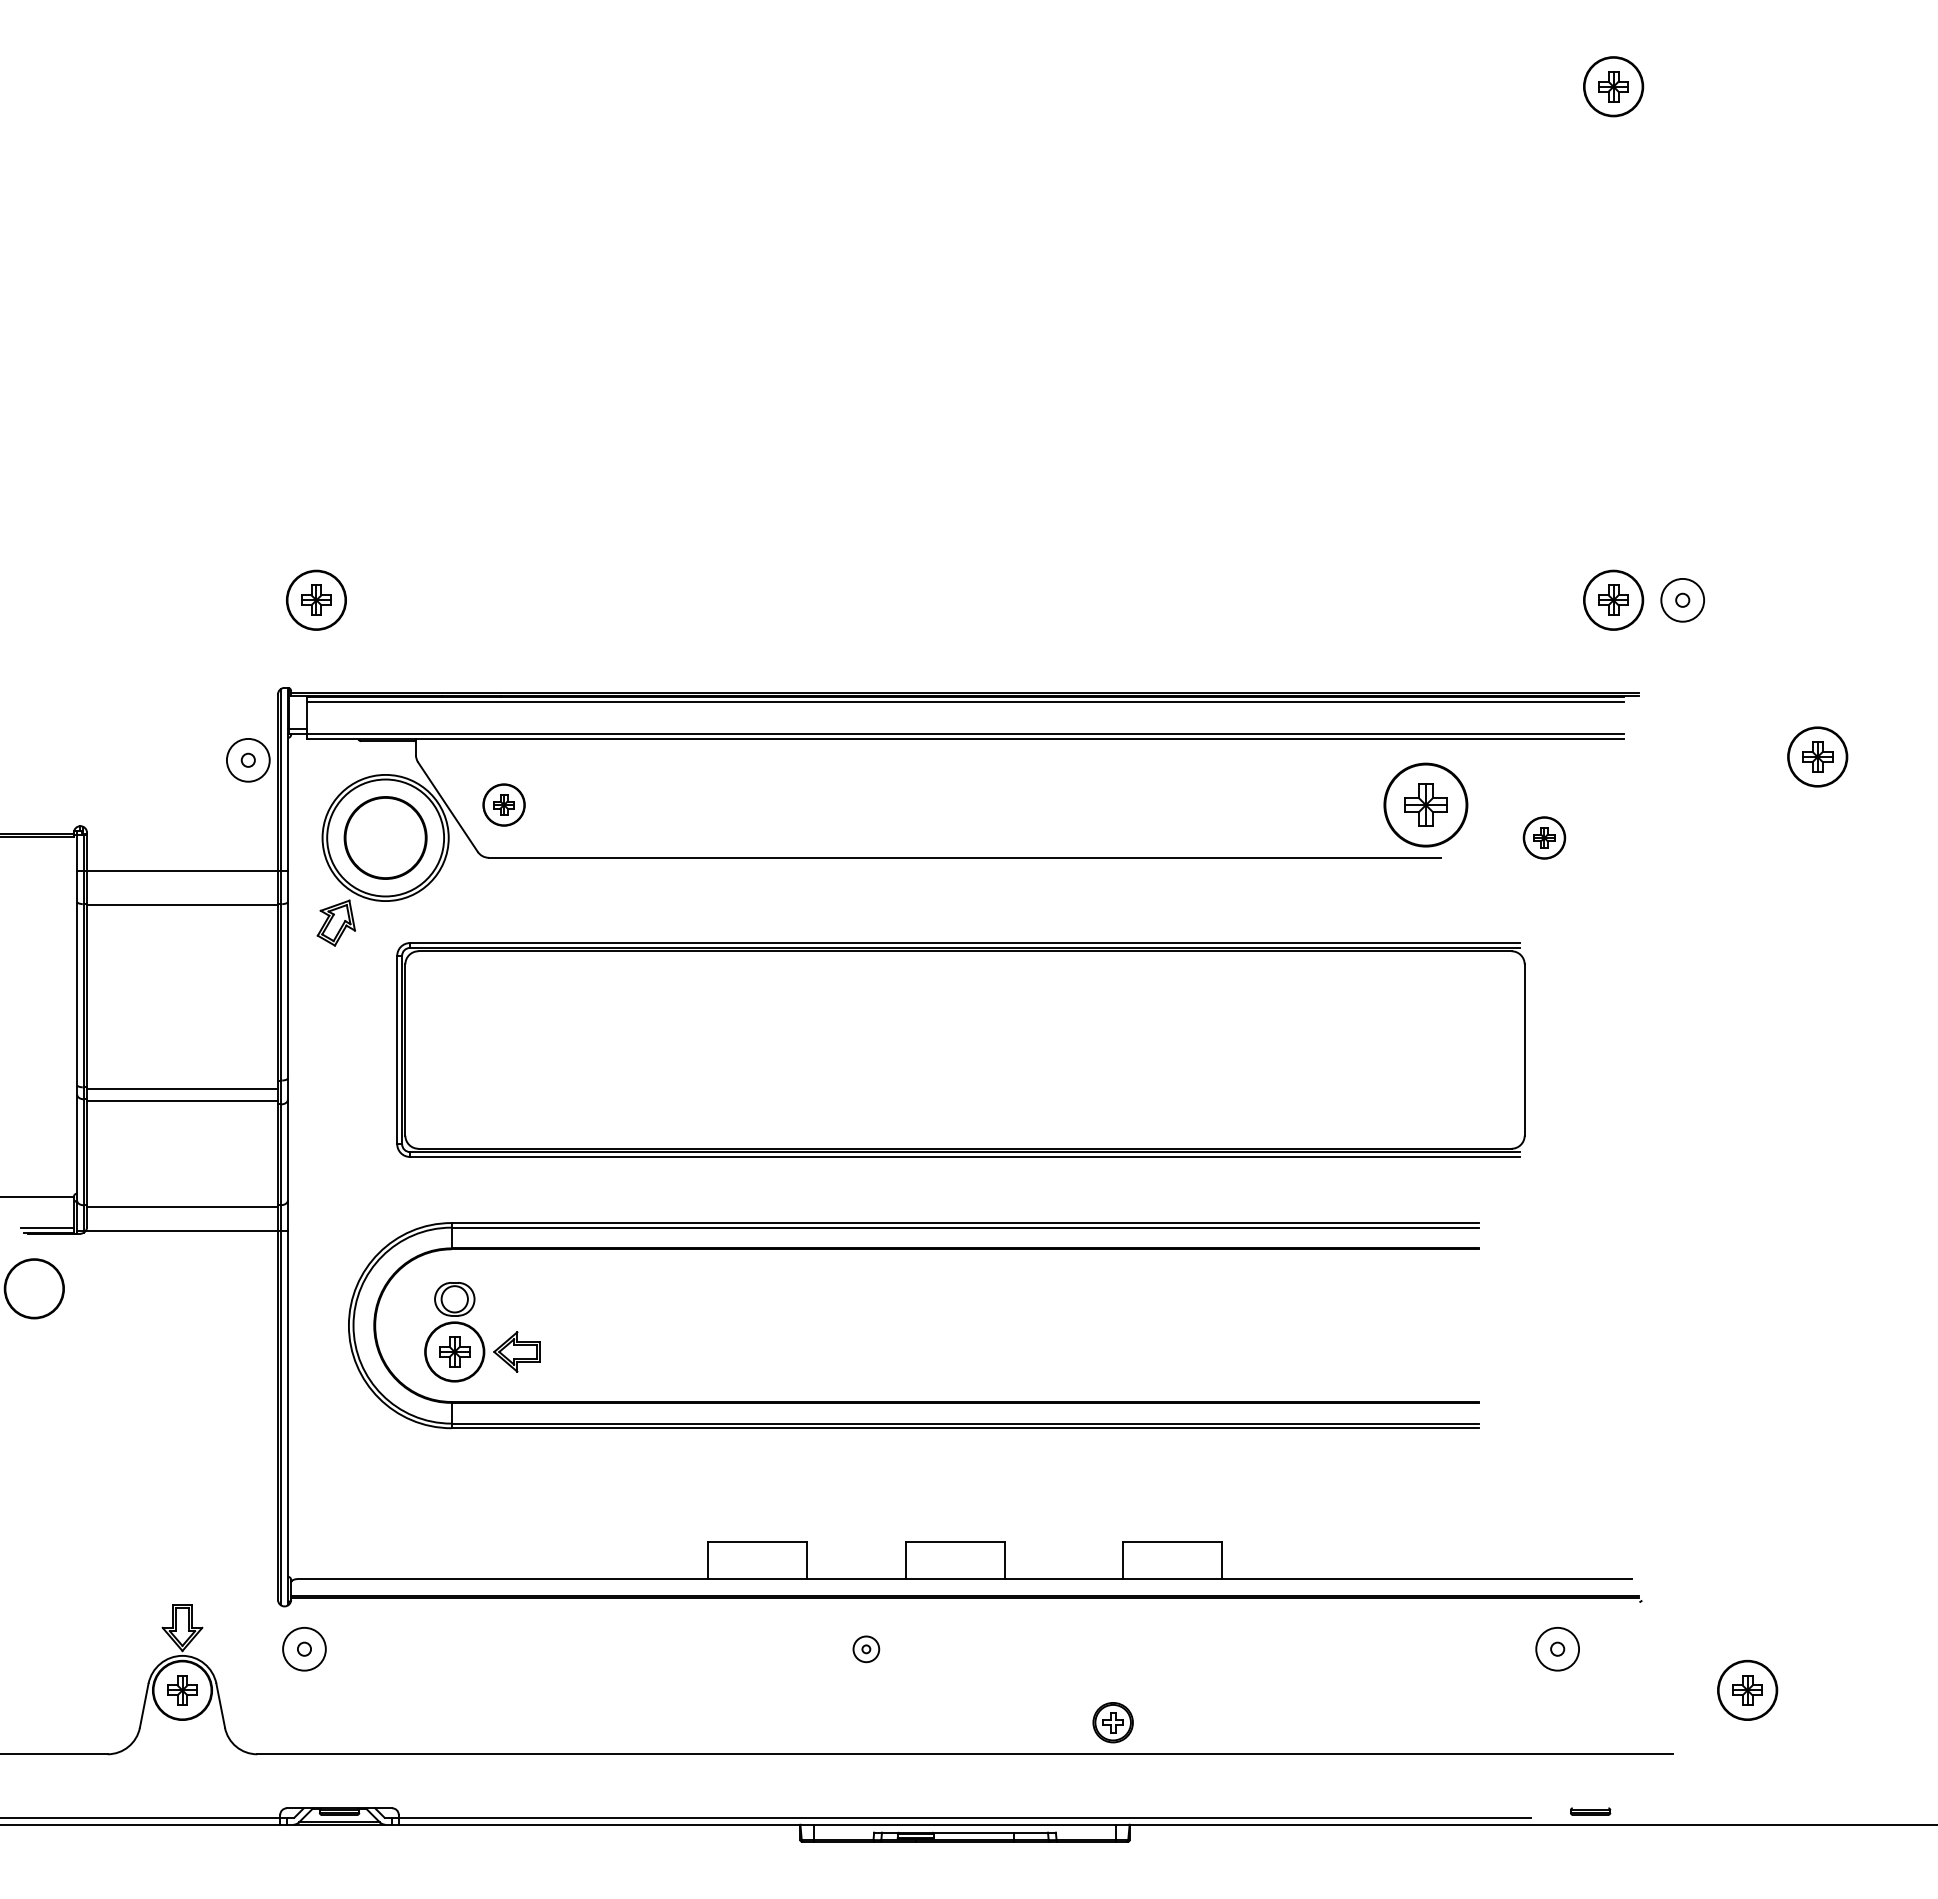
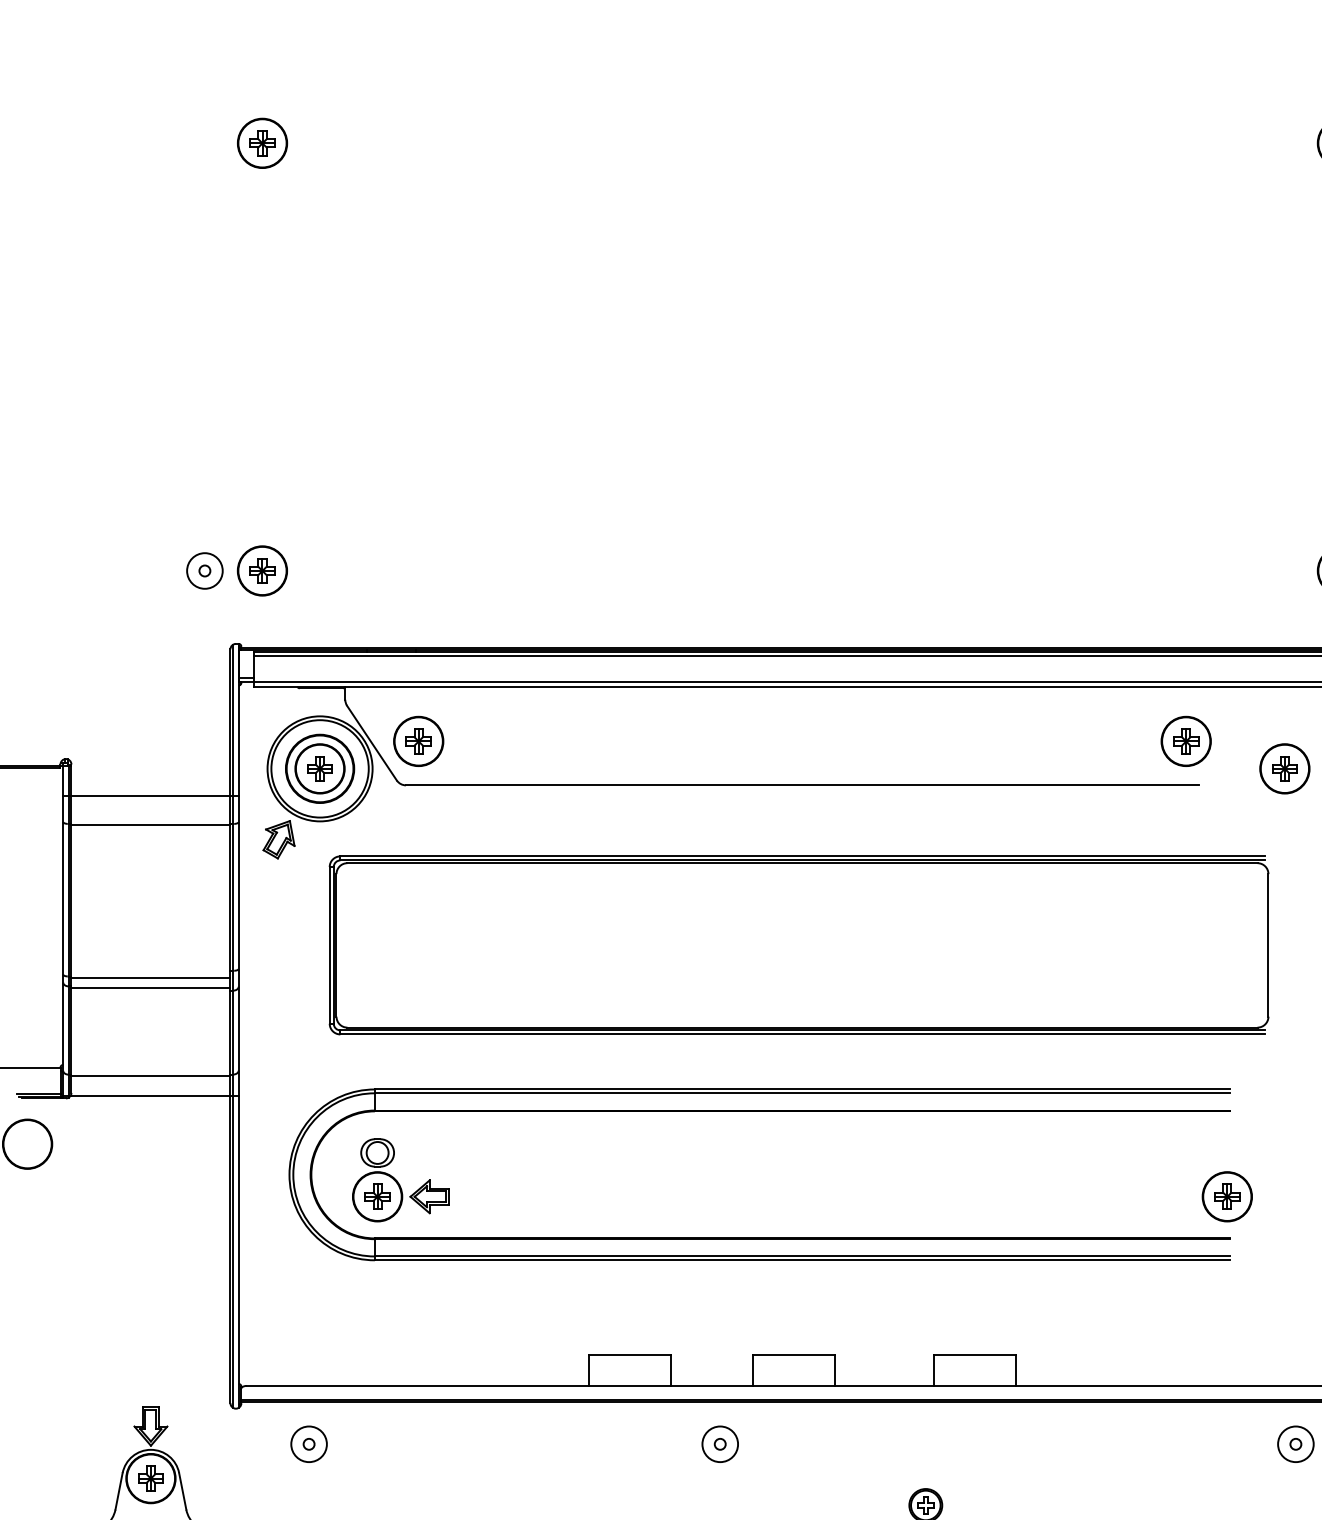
part: (316, 86) -> (262, 143), added
part: (248, 760) -> (205, 571), moved
part: (503, 804) -> (418, 740), size x1.43
part: (1425, 804) -> (1185, 740), size x0.71
part: (385, 837) -> (319, 768), added
part: (1544, 837) -> (1284, 768), size x1.43
part: (1474, 1351) -> (1226, 1196), added
part: (304, 1649) -> (309, 1444), moved
part: (866, 1649) -> (720, 1444), size x1.67

